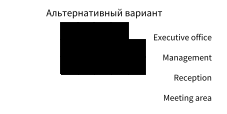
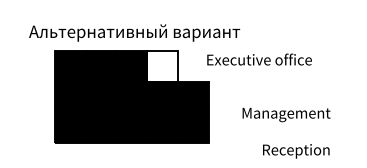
fill: (119, 31) -> (162, 65), removed
text: (182, 36) -> (259, 58), moved

